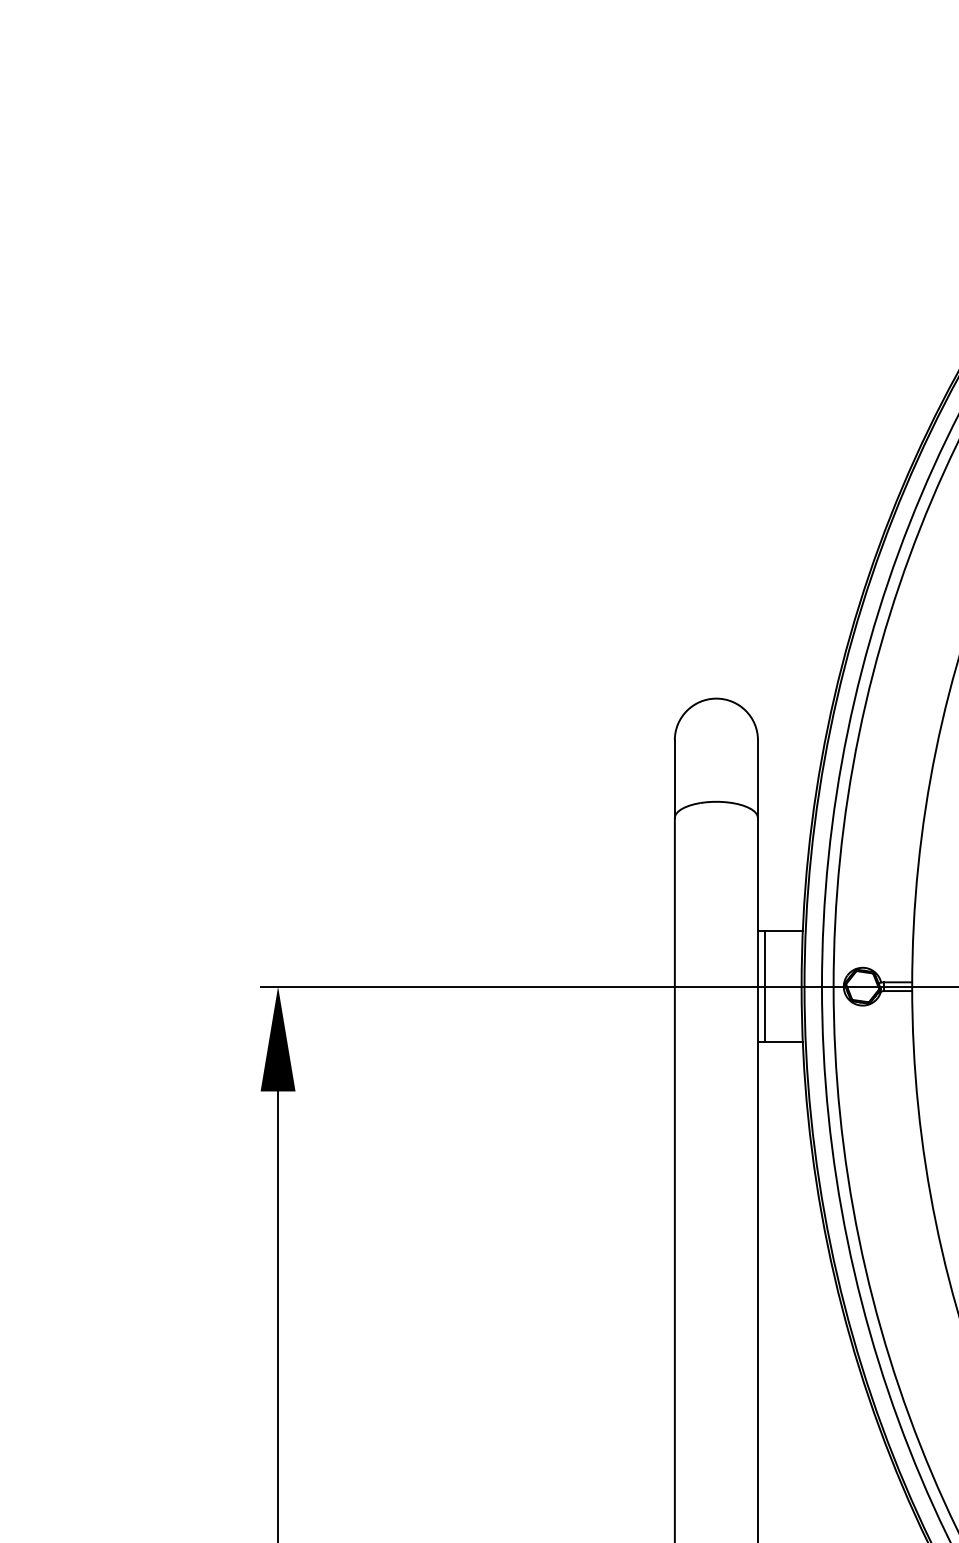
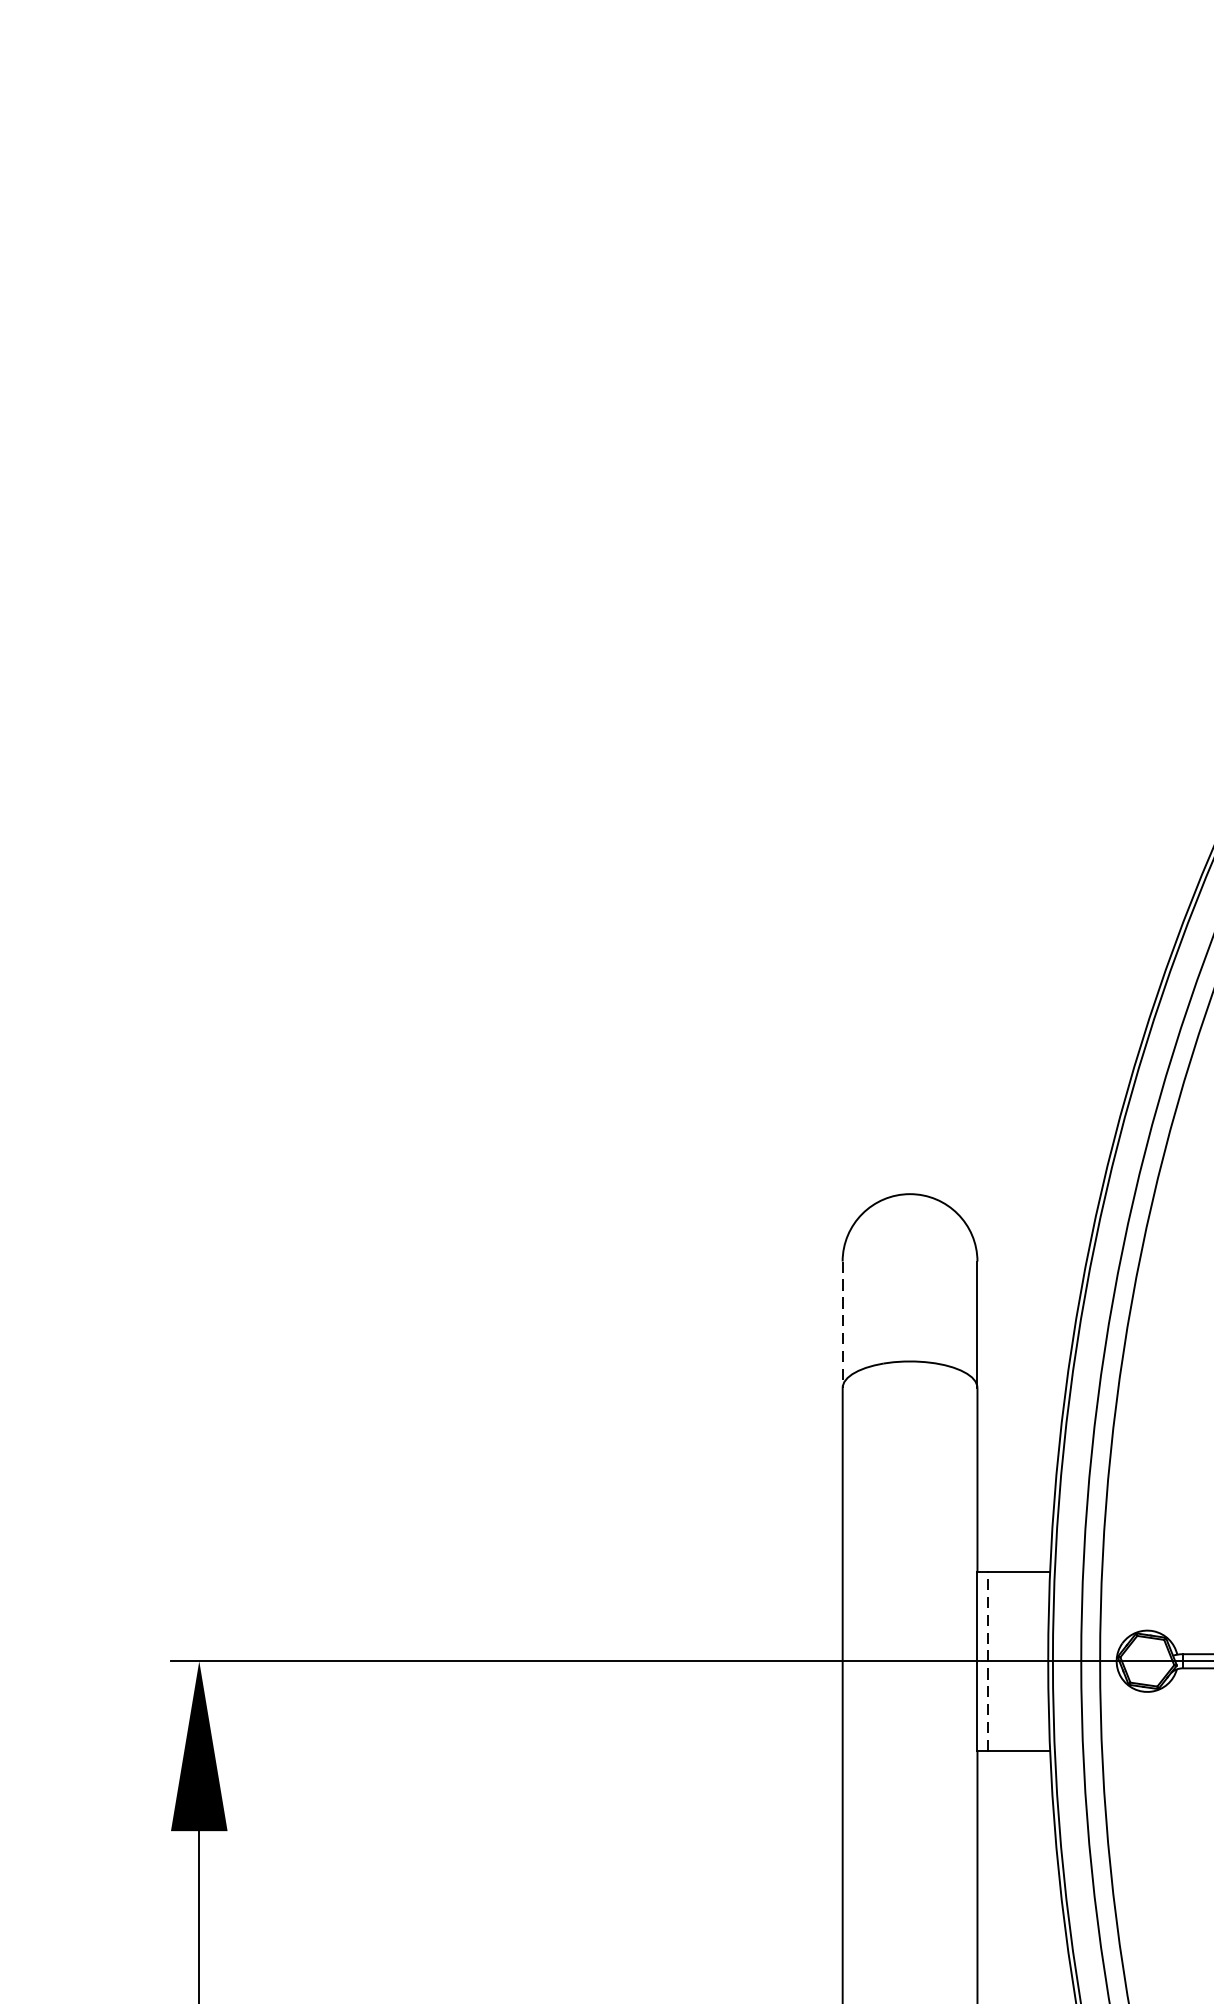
line: (674, 779) -> (842, 1325), solid -> dashed
line: (764, 986) -> (988, 1660), solid -> dashed

